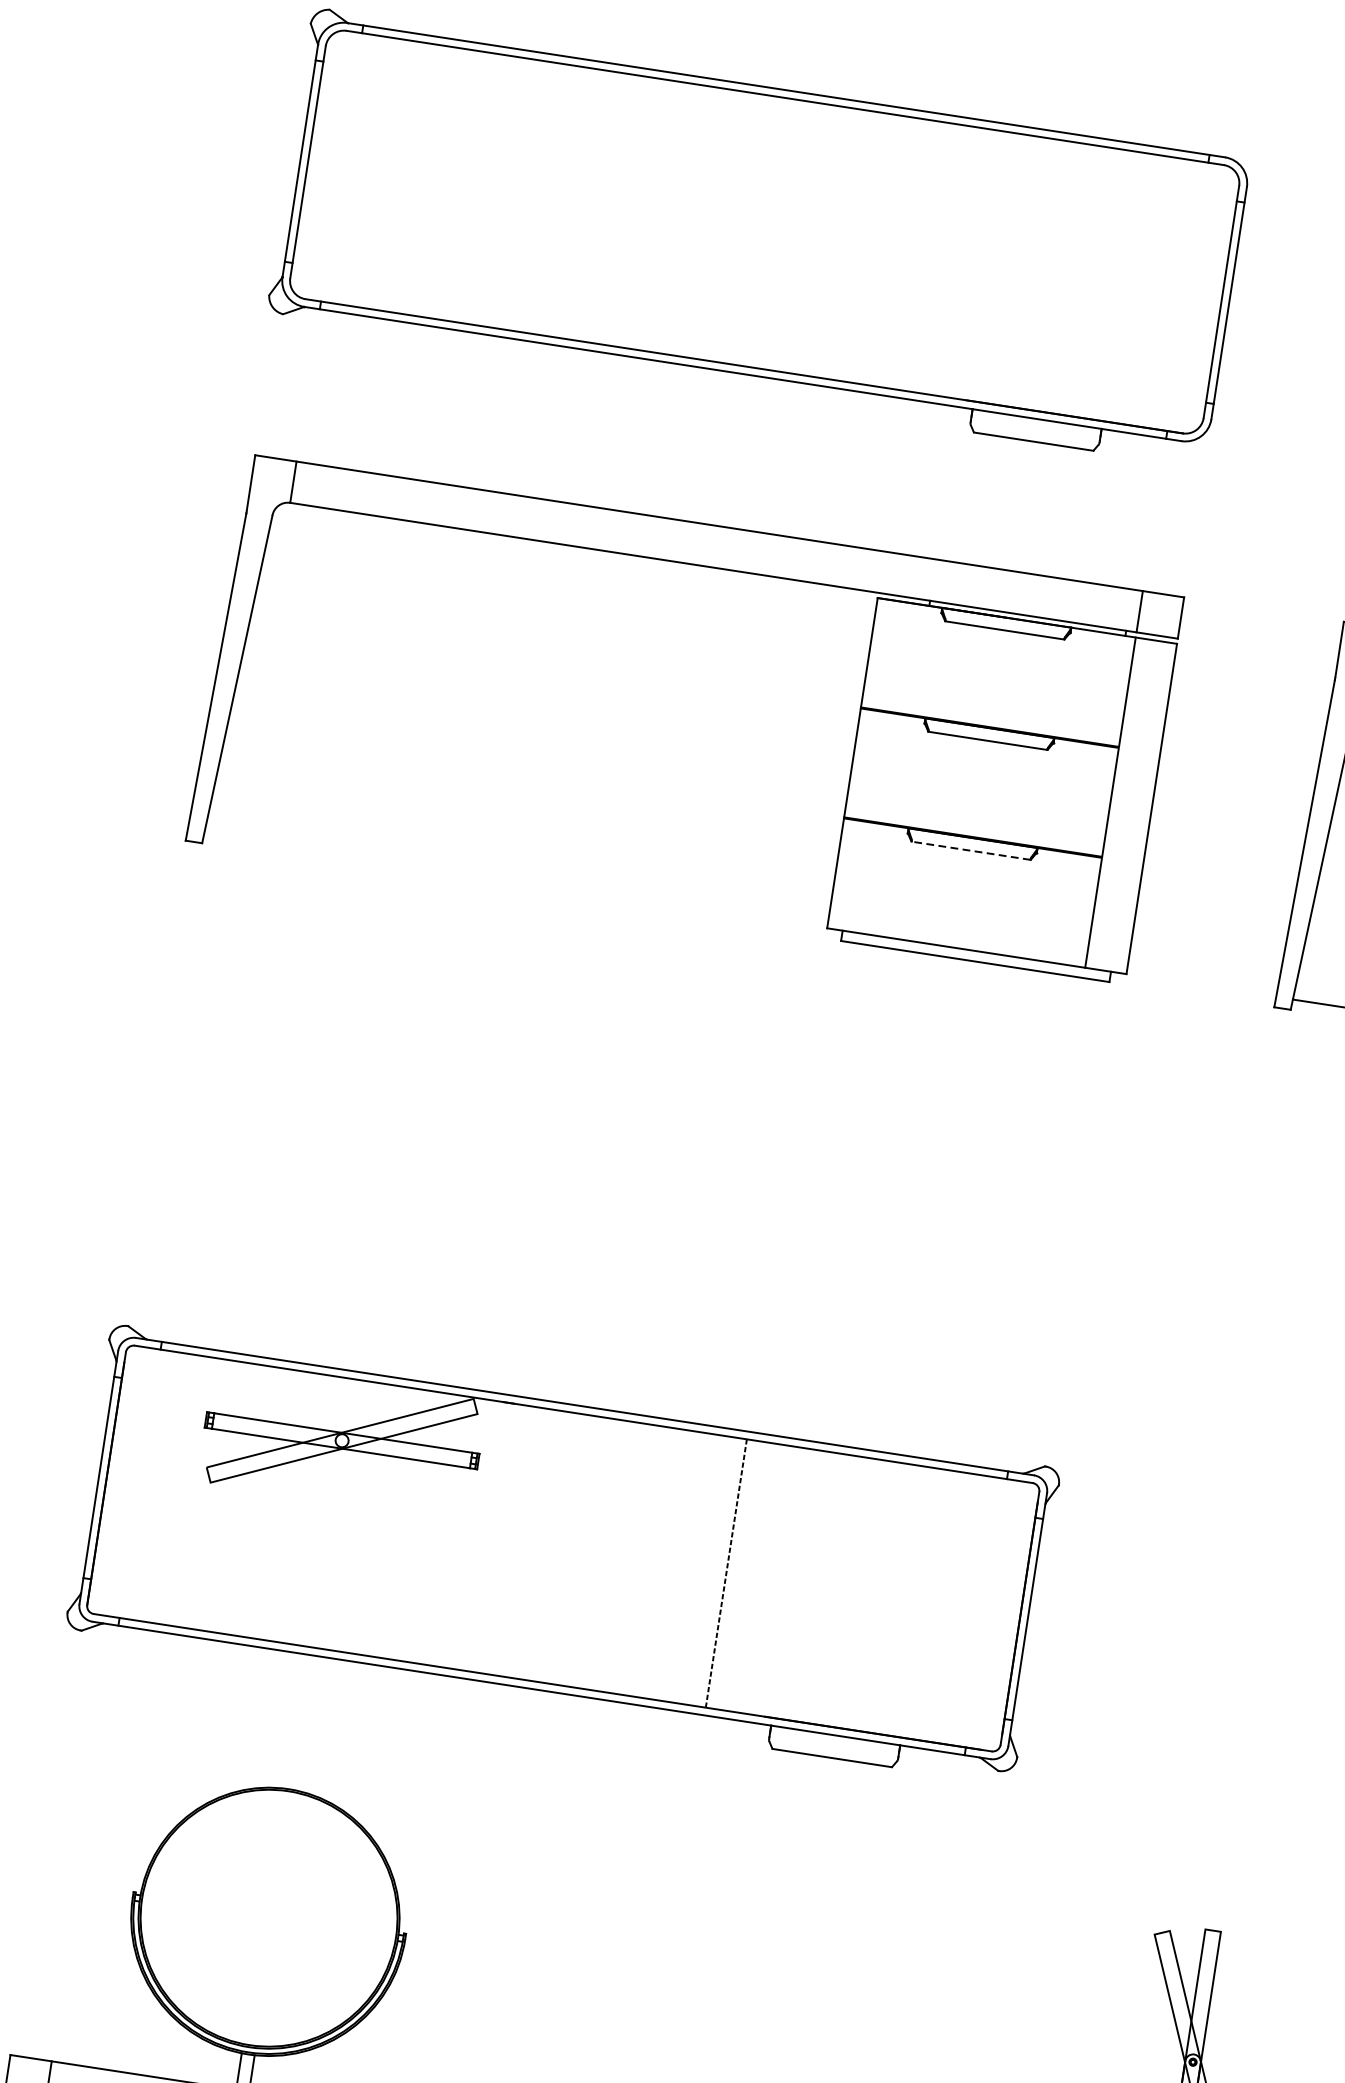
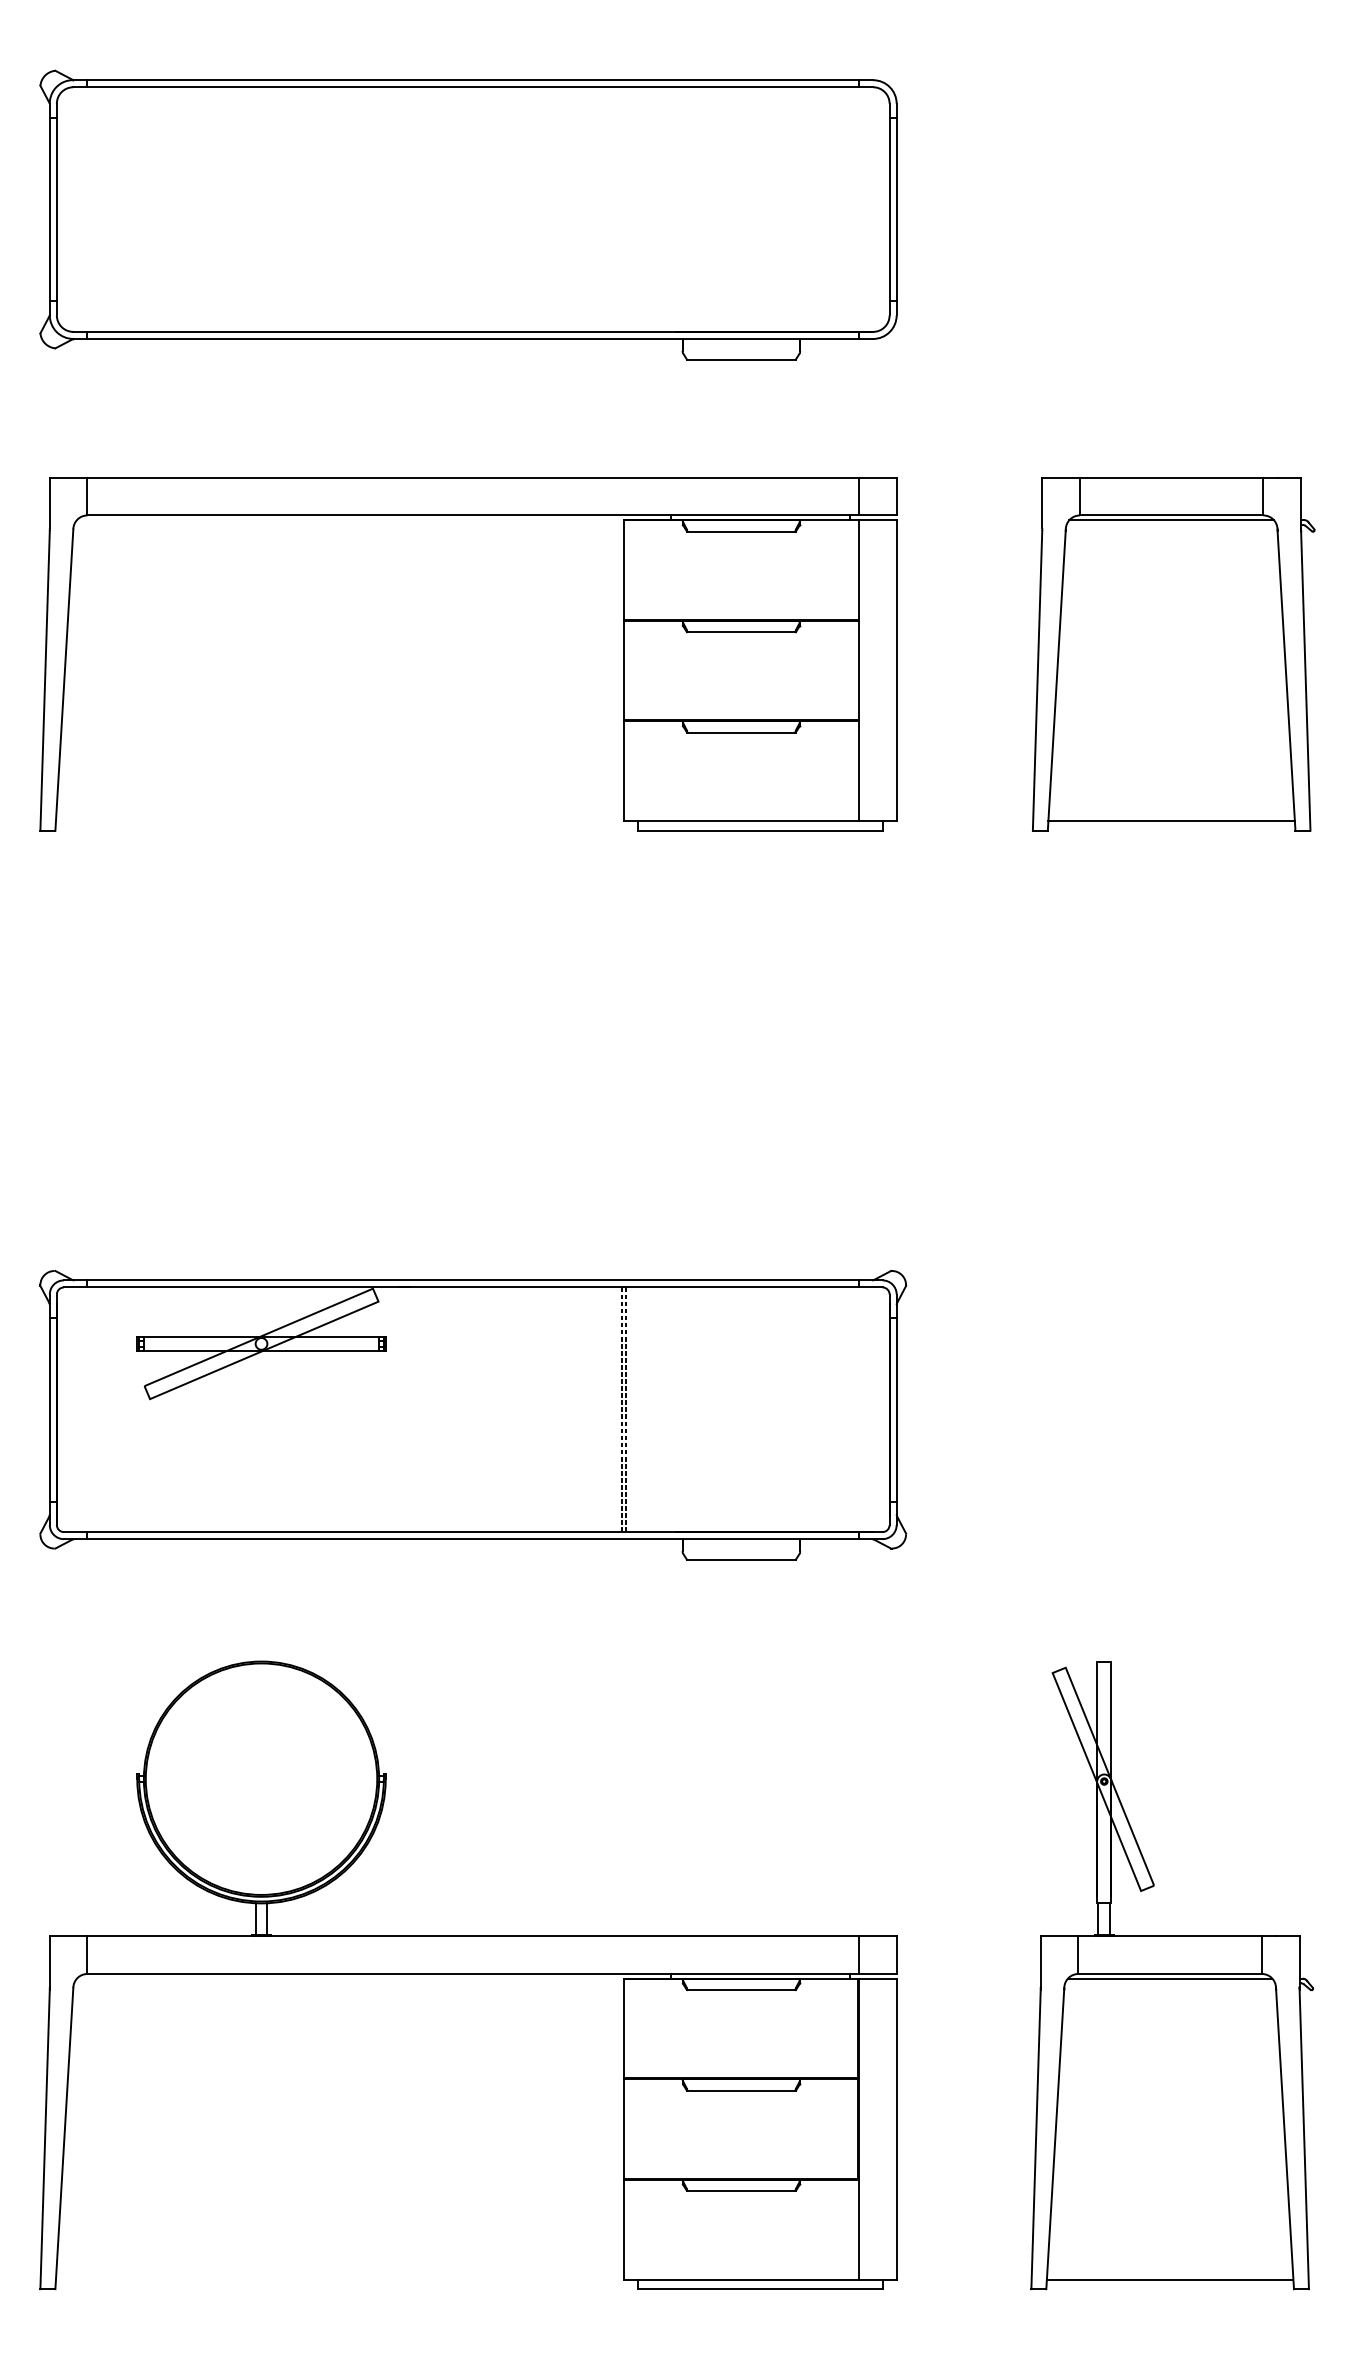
line: (970, 850) -> (740, 732), dashed -> solid
line: (730, 1573) -> (625, 1409), added

